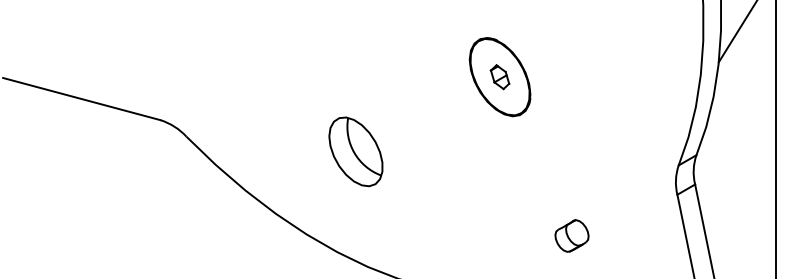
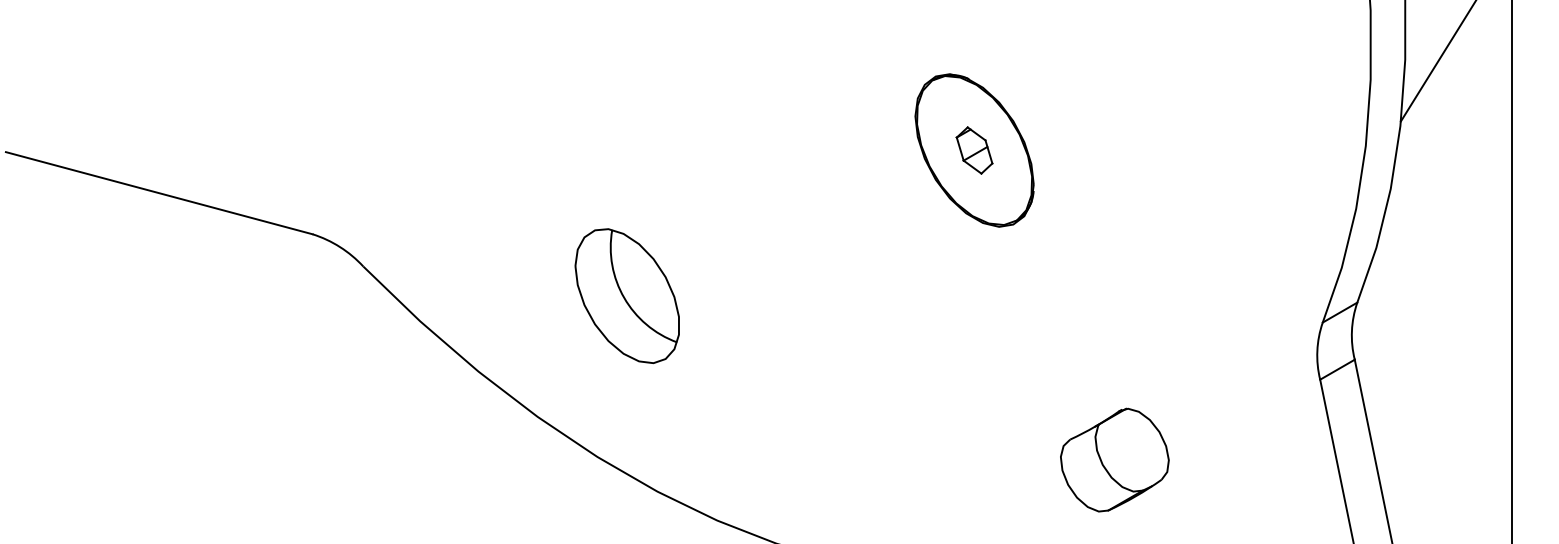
part: (355, 151) -> (626, 295), moved
part: (571, 235) -> (1113, 459), size x1.67

